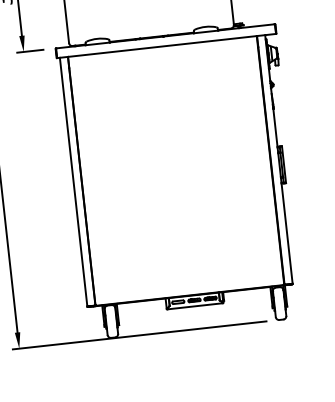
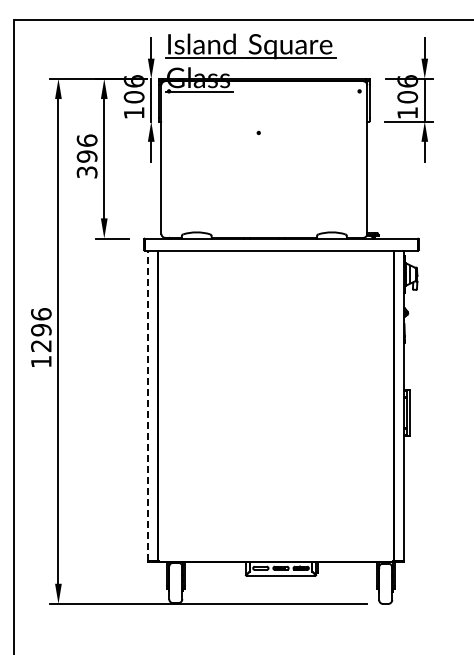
line: (73, 181) -> (148, 405), solid -> dashed

